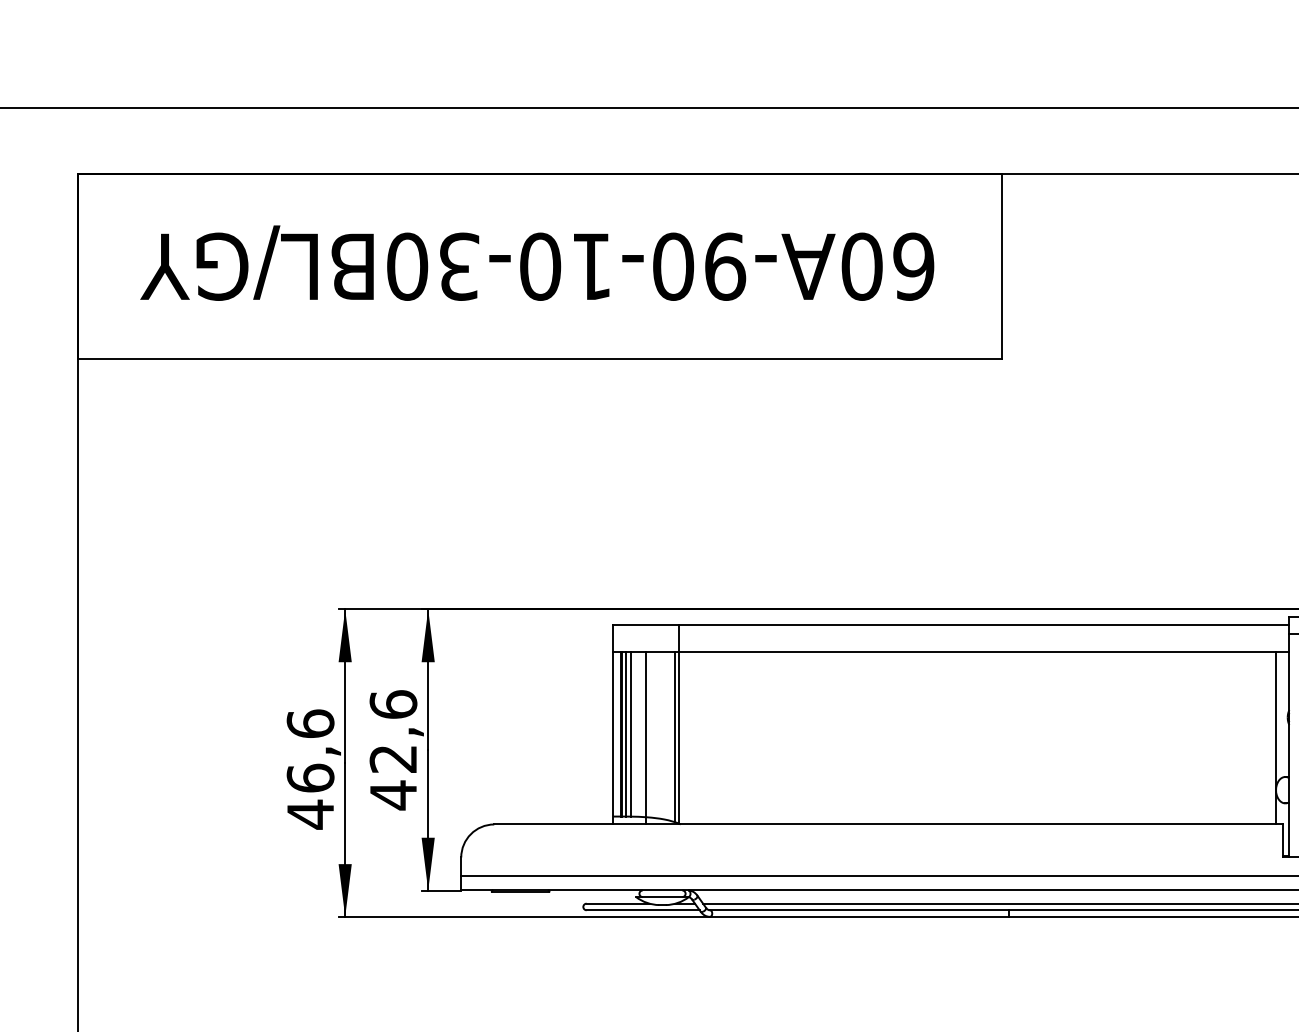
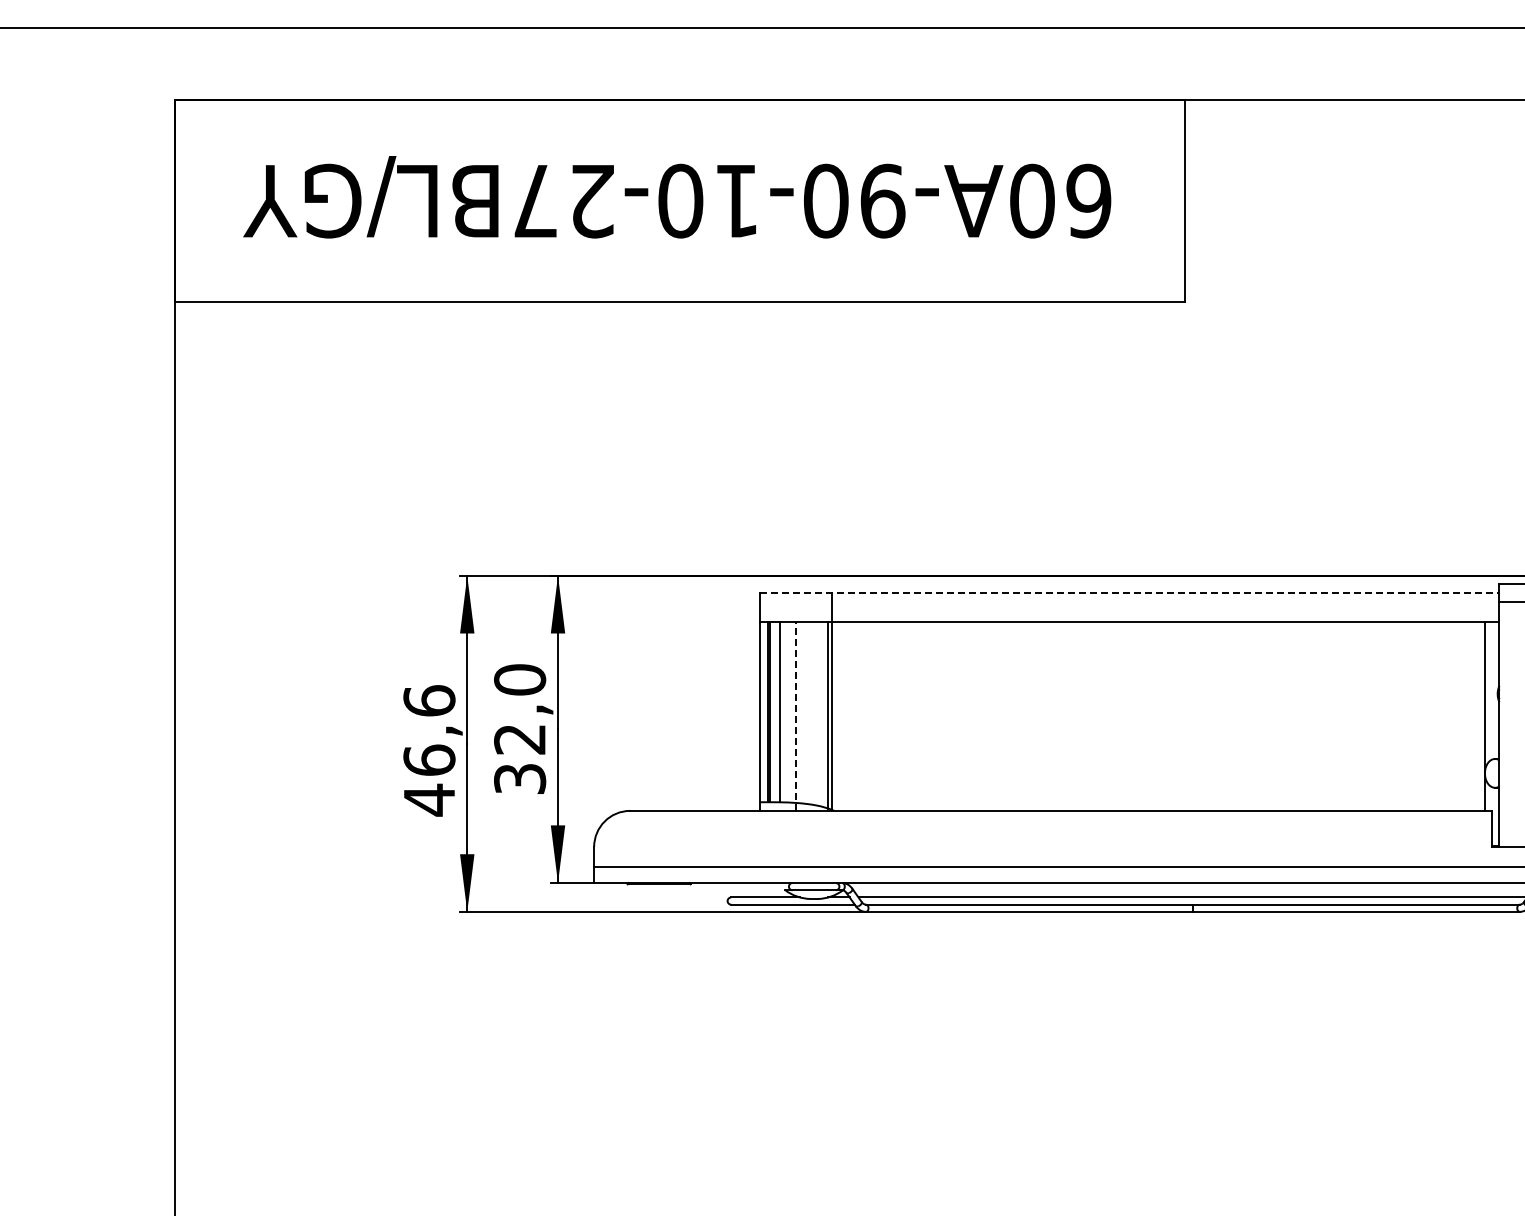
text: (433, 266) -> (563, 200), 60A-90-10-30BL/GY -> 60A-90-10-27BL/GY
line: (950, 625) -> (1129, 593), solid -> dashed
line: (626, 733) -> (774, 711), removed
line: (646, 737) -> (796, 715), solid -> dashed
text: (393, 750) -> (520, 729), 42,6 -> 32,0

